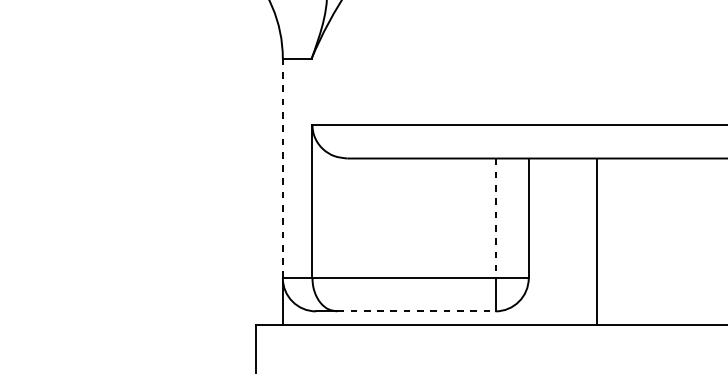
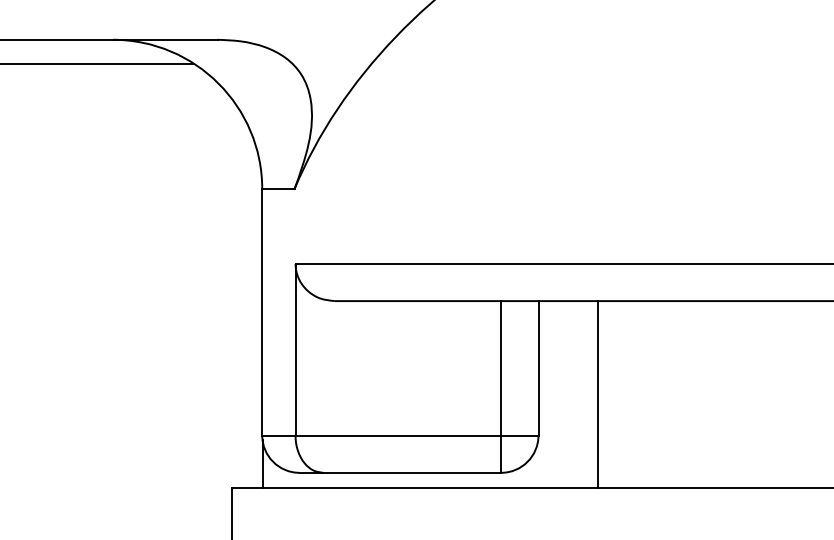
line: (283, 168) -> (262, 312), dashed -> solid
line: (495, 218) -> (501, 368), dashed -> solid
line: (597, 241) -> (598, 394), moved
line: (416, 311) -> (412, 472), dashed -> solid

